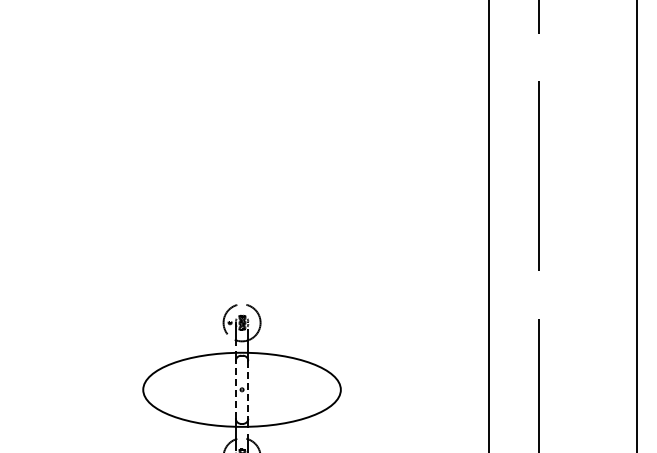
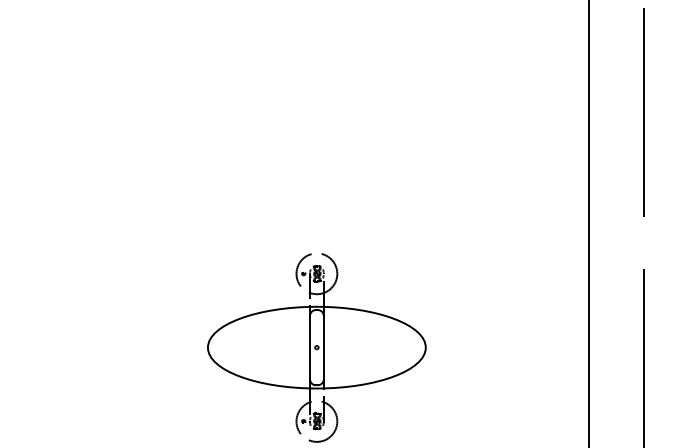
line: (235, 389) -> (309, 347), dashed -> solid
line: (248, 390) -> (323, 348), dashed -> solid

